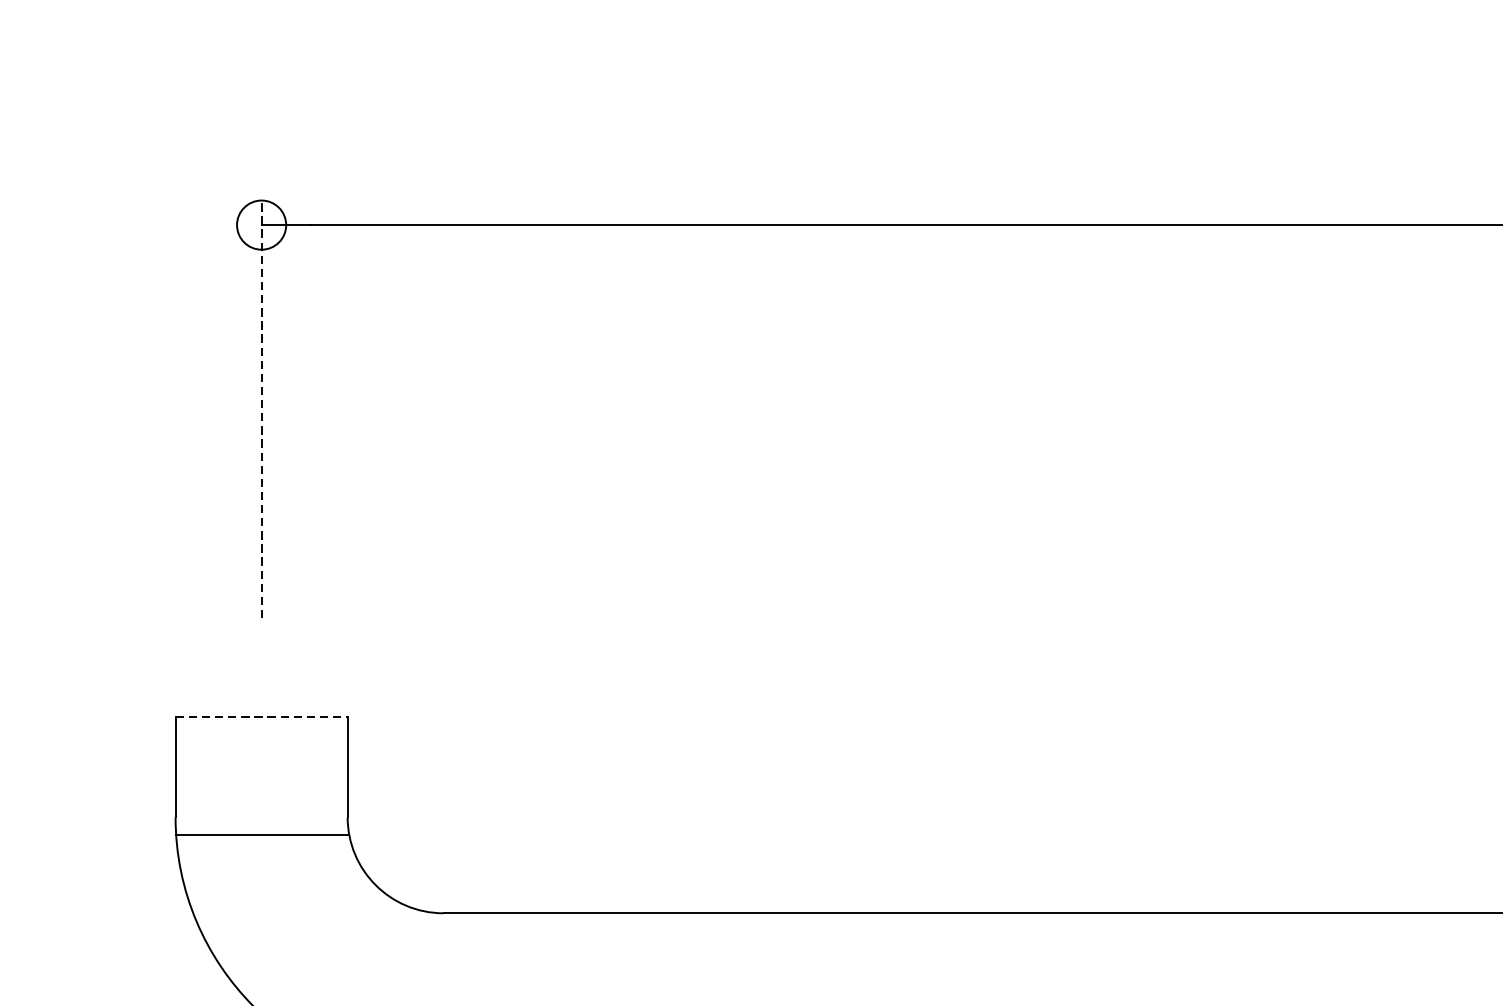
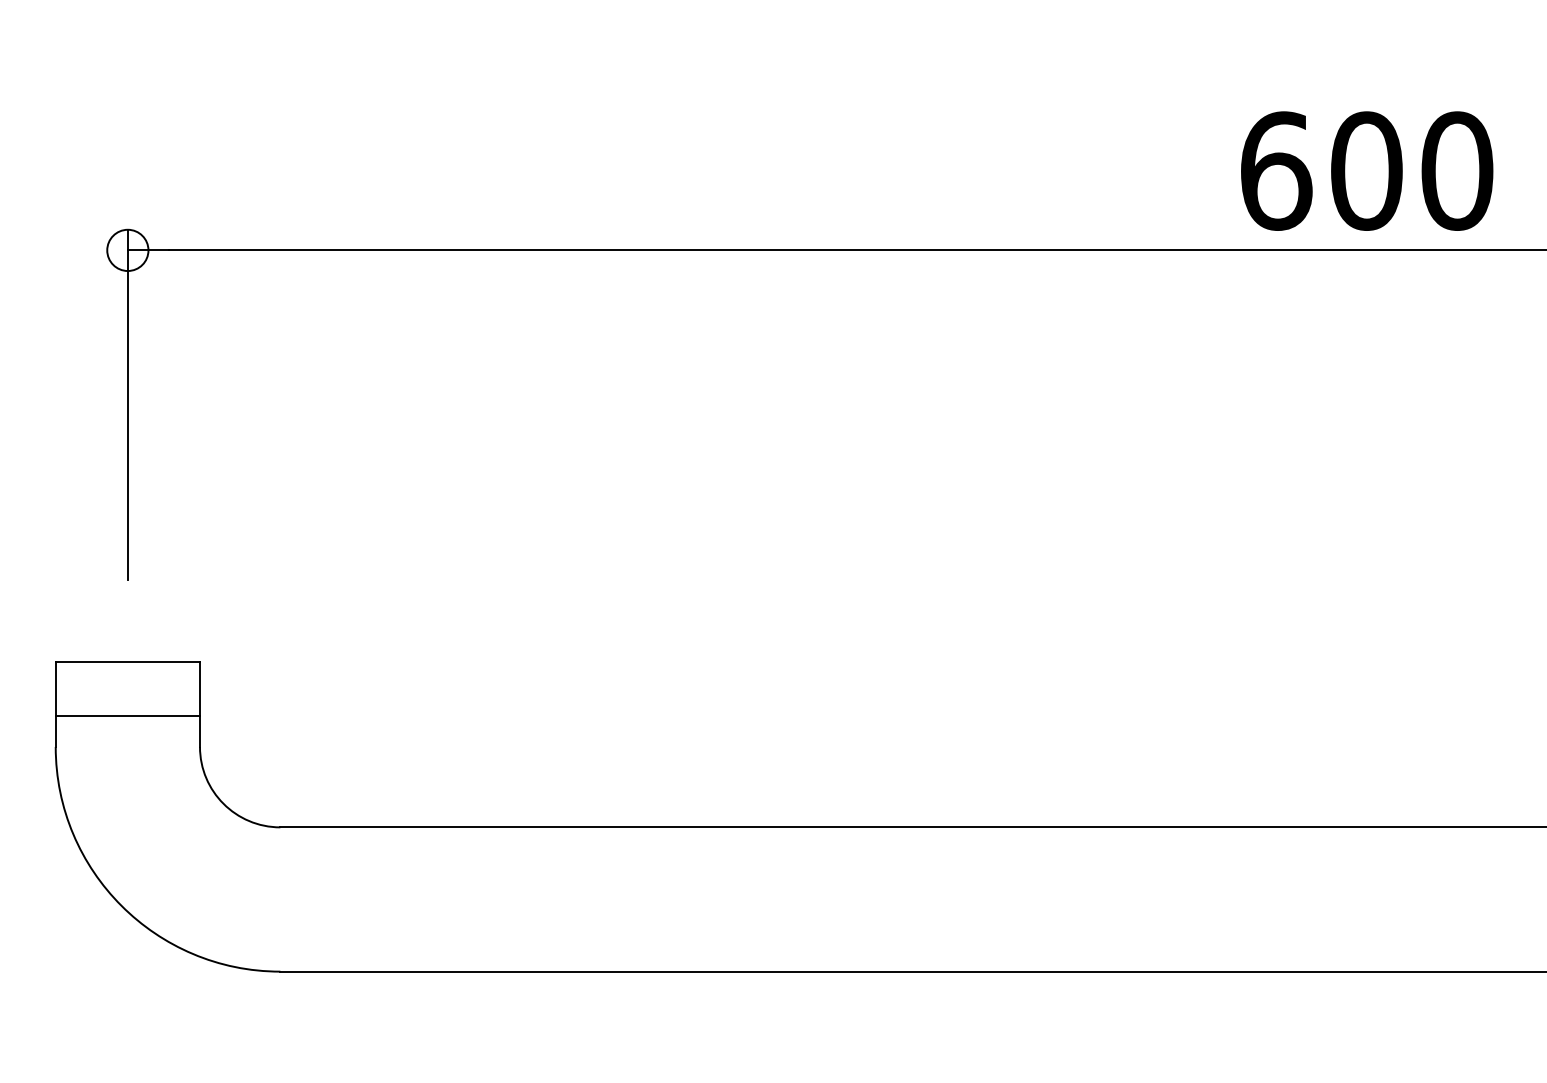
line: (261, 408) -> (127, 404), dashed -> solid
line: (262, 716) -> (128, 662), dashed -> solid
line: (261, 835) -> (127, 716), moved

